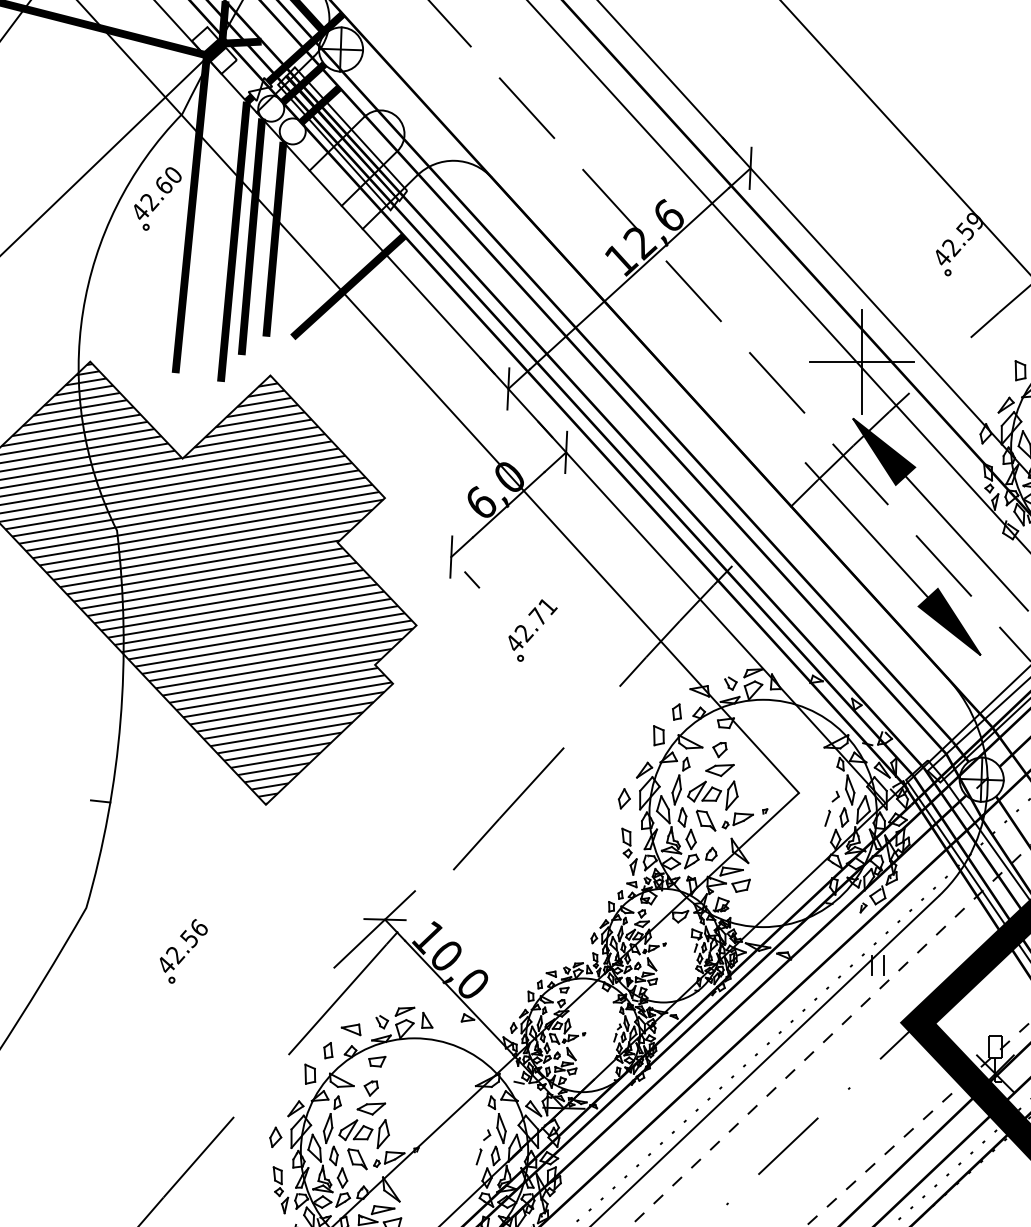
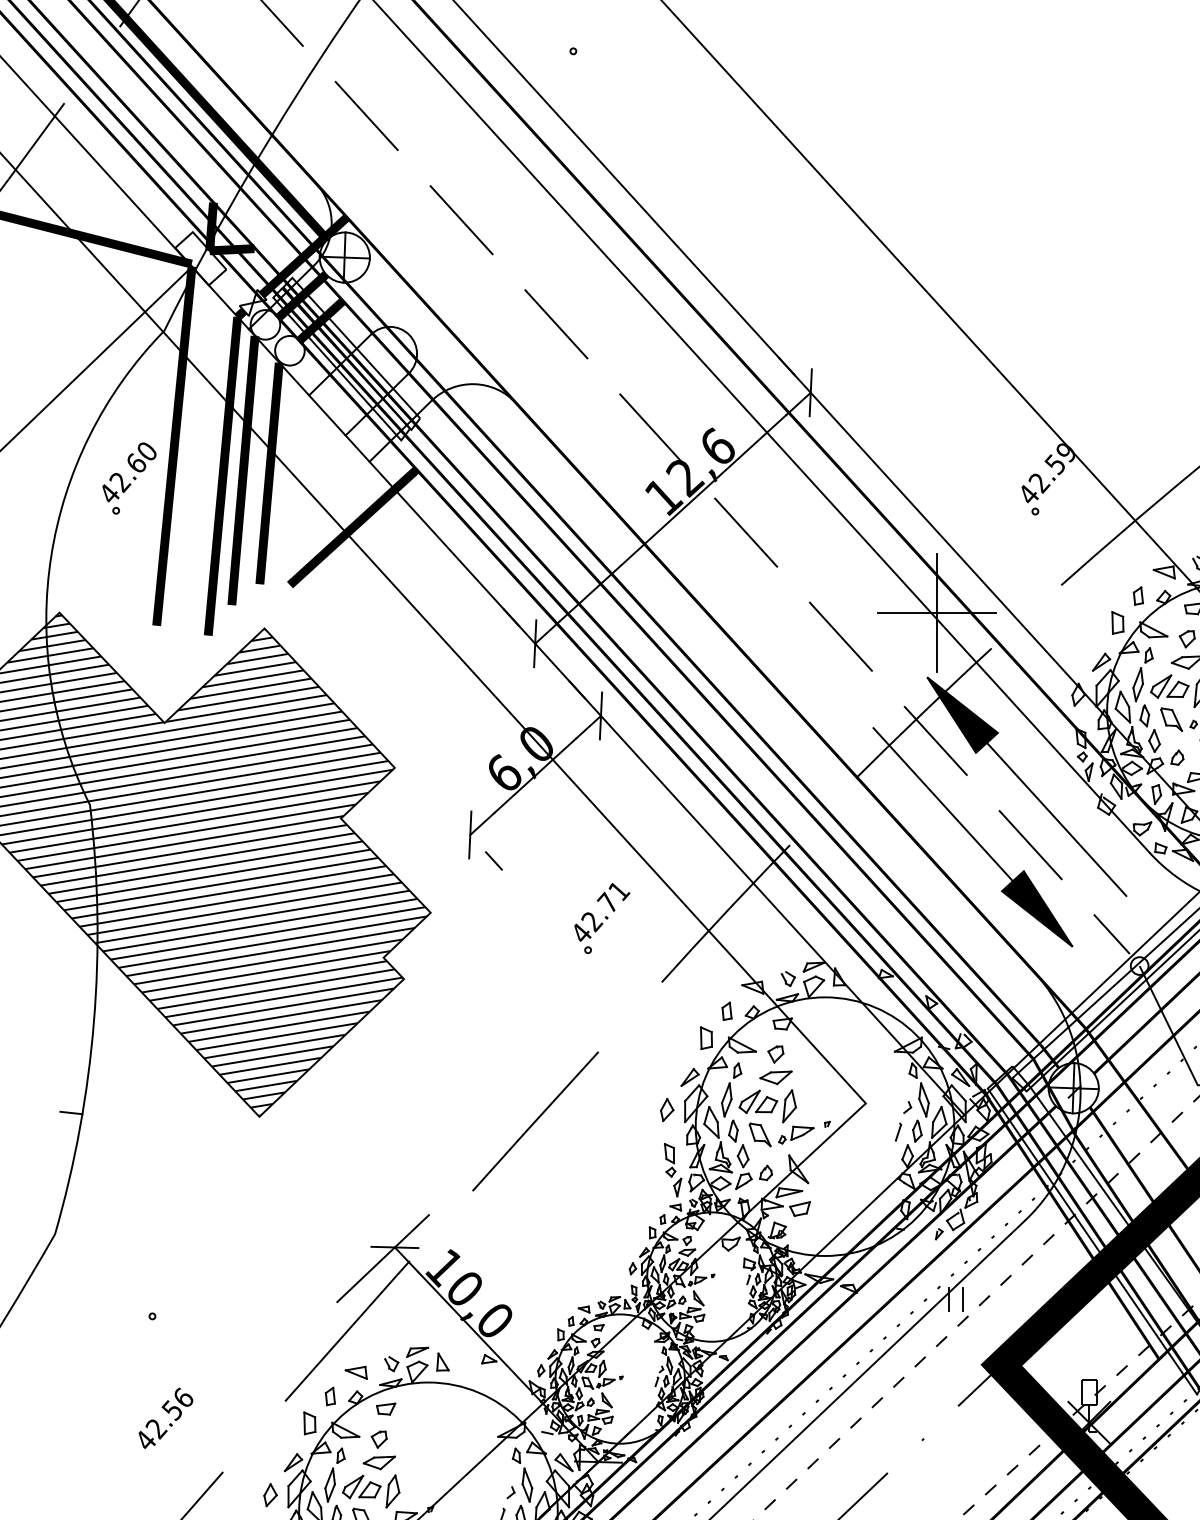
fill: (214, 50) -> (200, 258), removed
part: (157, 198) -> (129, 478), moved
part: (533, 630) -> (602, 918), moved
text: (183, 945) -> (165, 1417), moved

